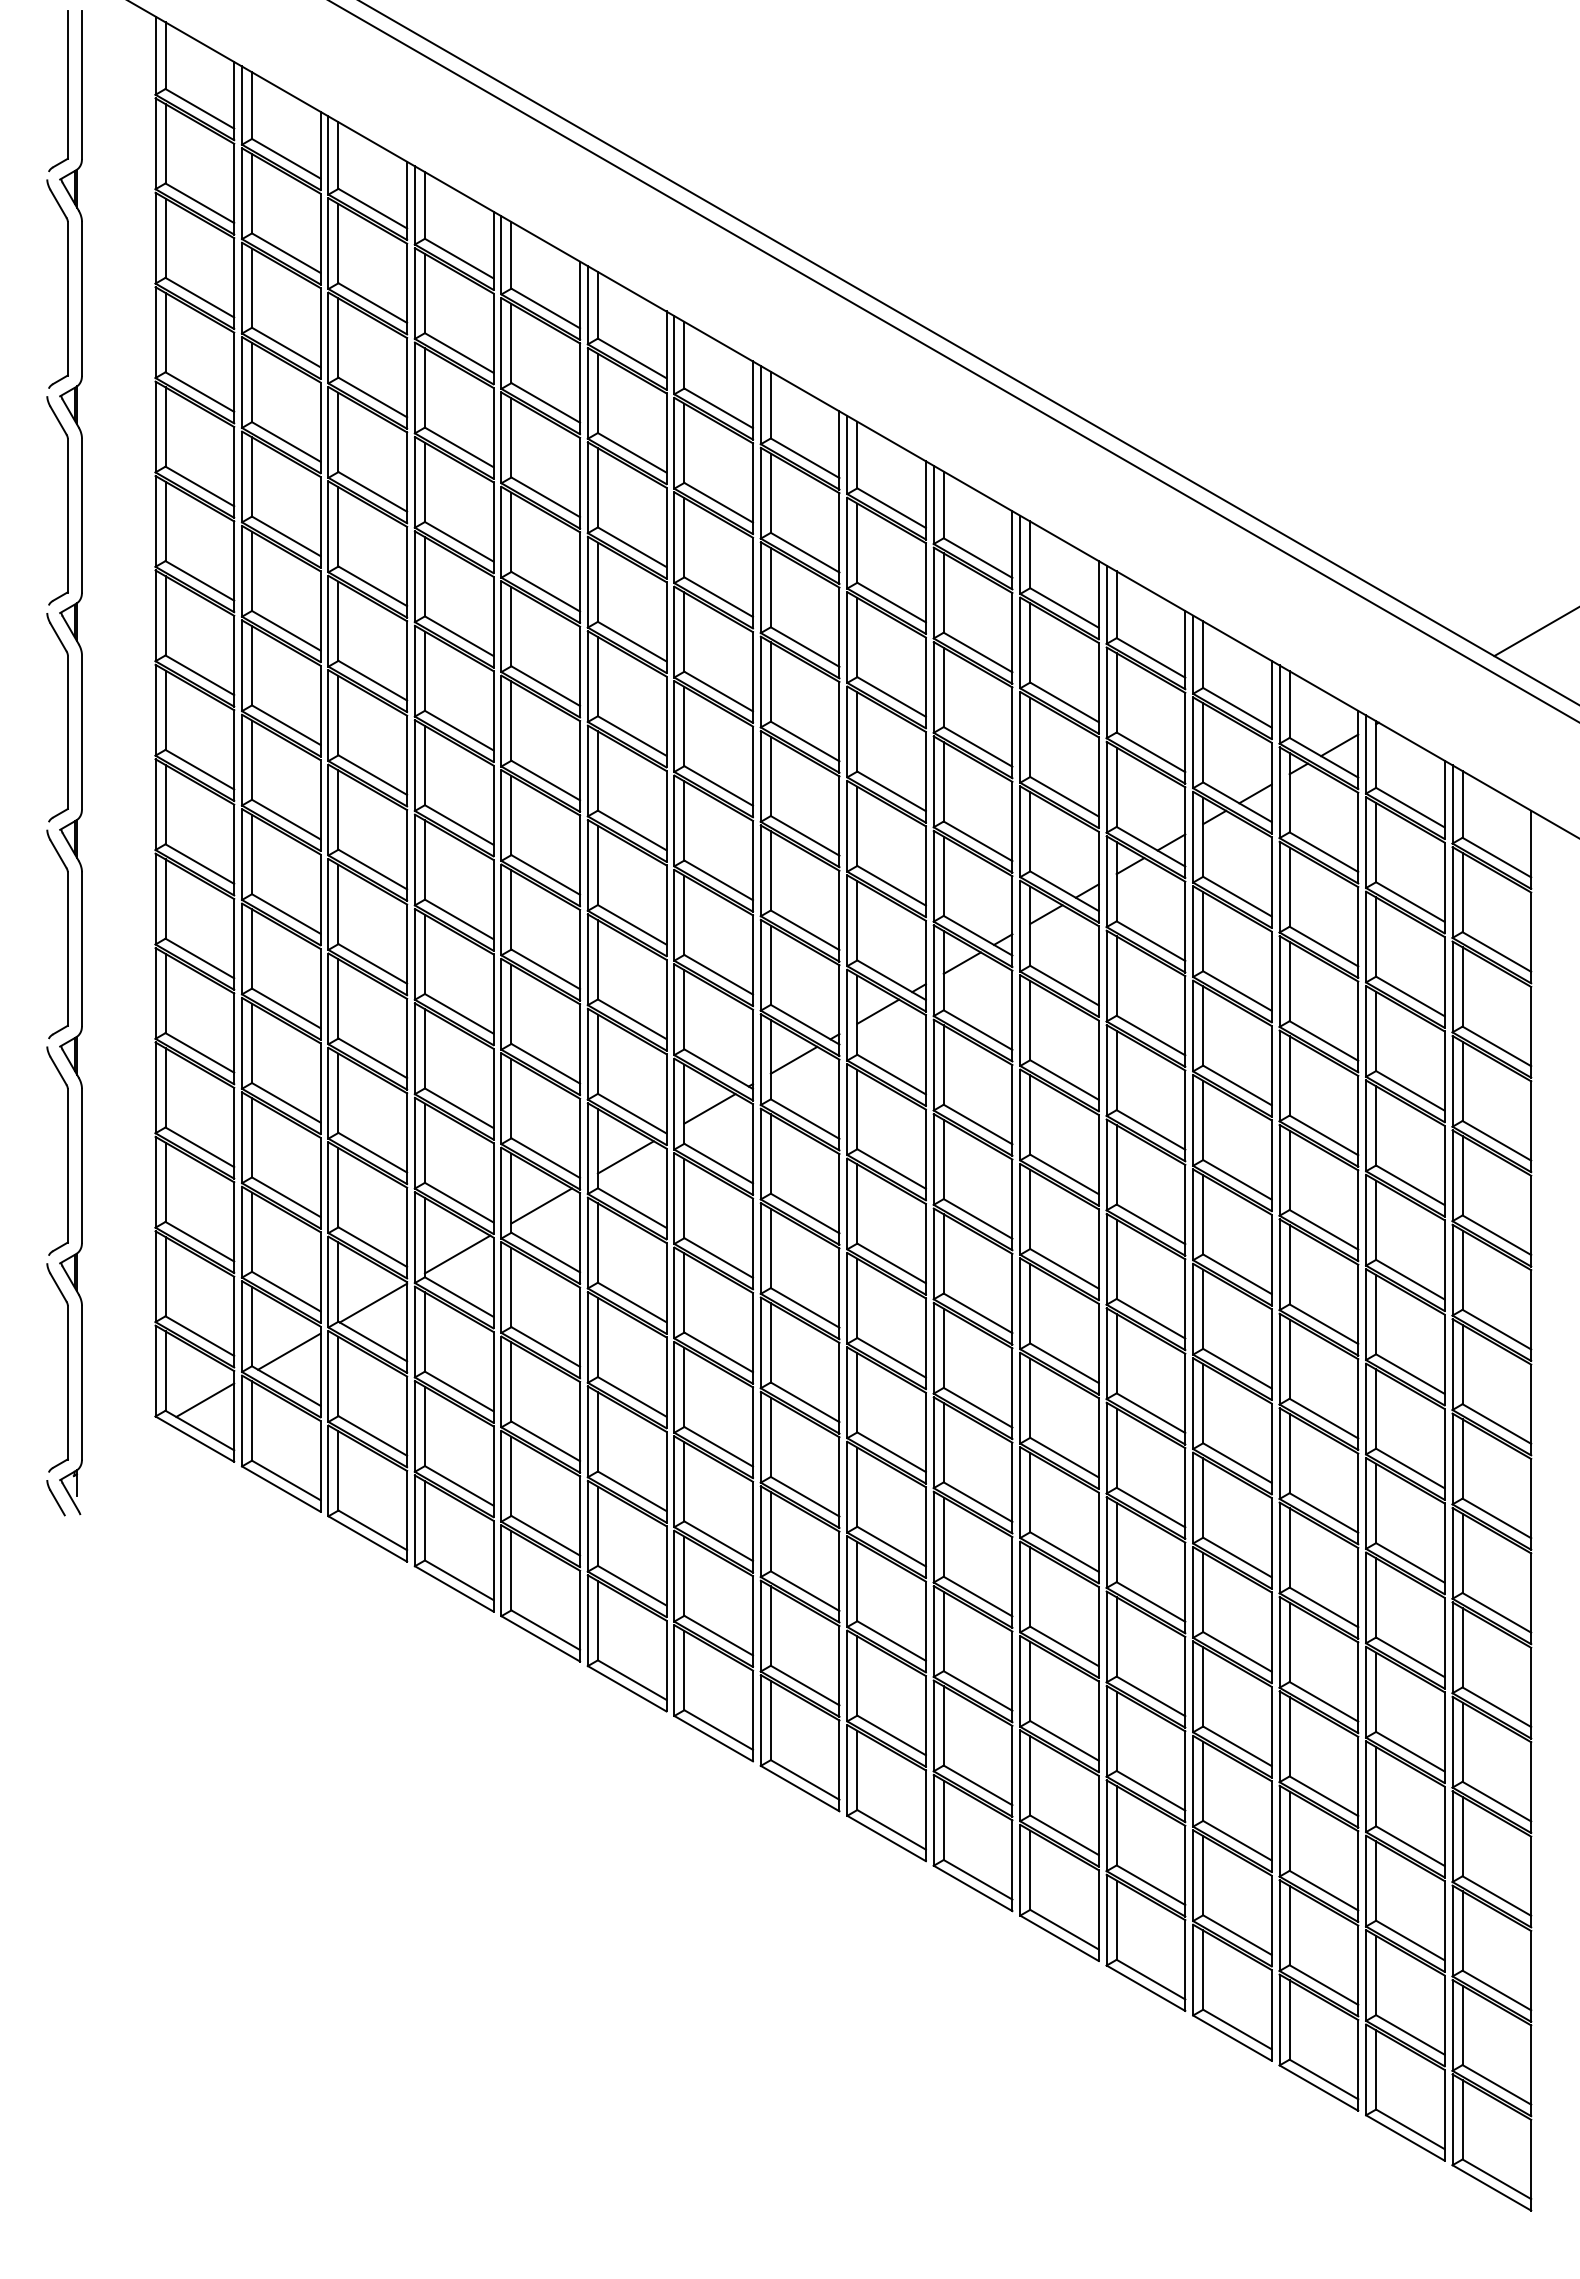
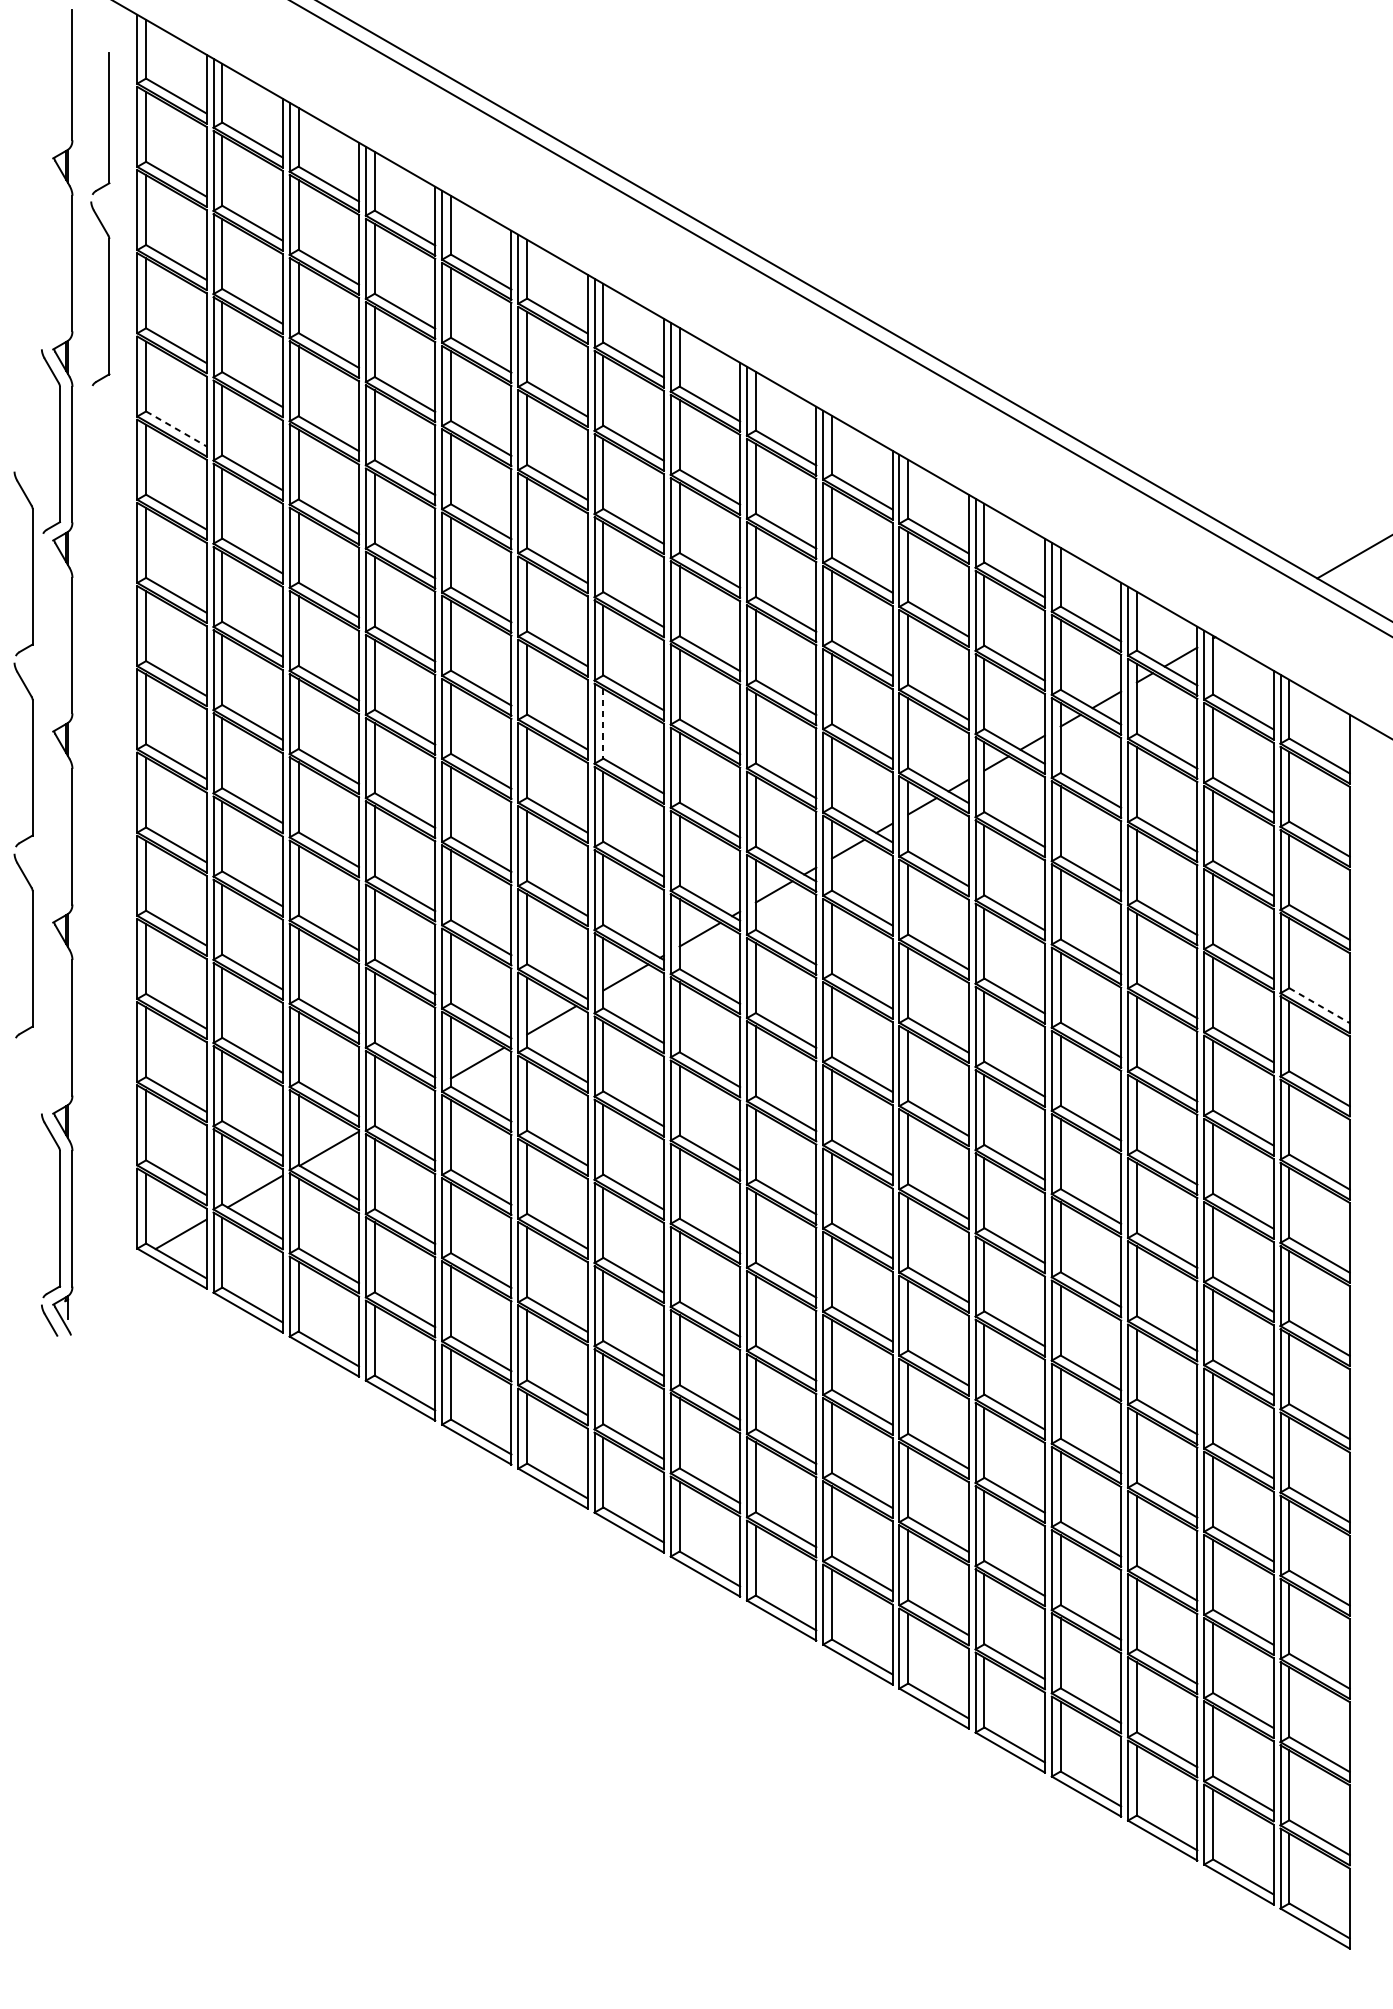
part: (57, 199) -> (100, 219), moved
line: (199, 486) -> (176, 428), solid -> dashed
line: (684, 820) -> (603, 723), solid -> dashed
part: (67, 934) -> (32, 755), moved
line: (1496, 1140) -> (1319, 1005), solid -> dashed
line: (457, 1254) -> (403, 1105), removed

